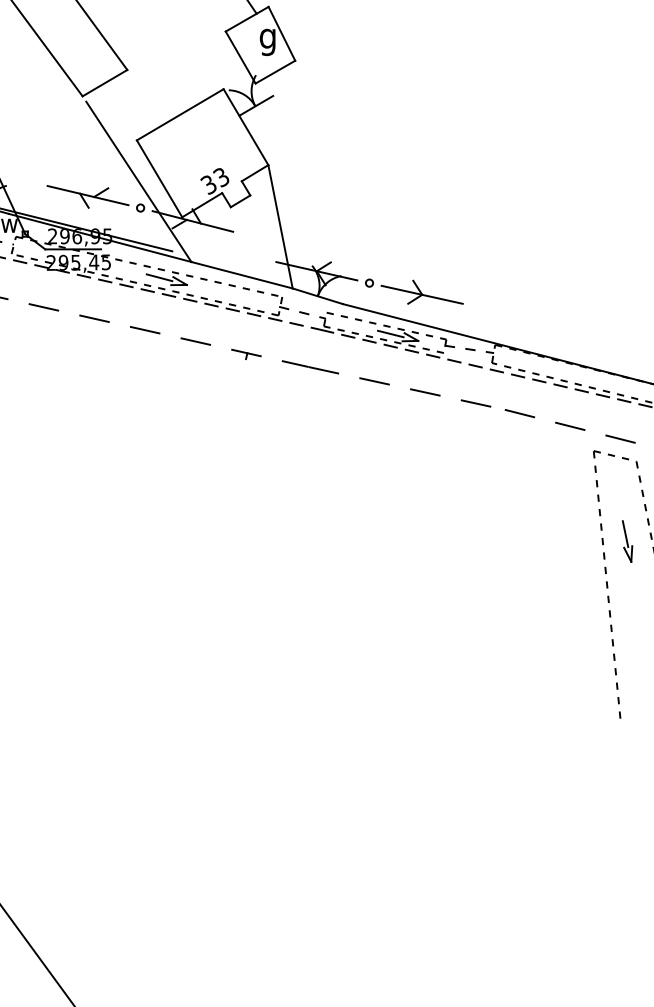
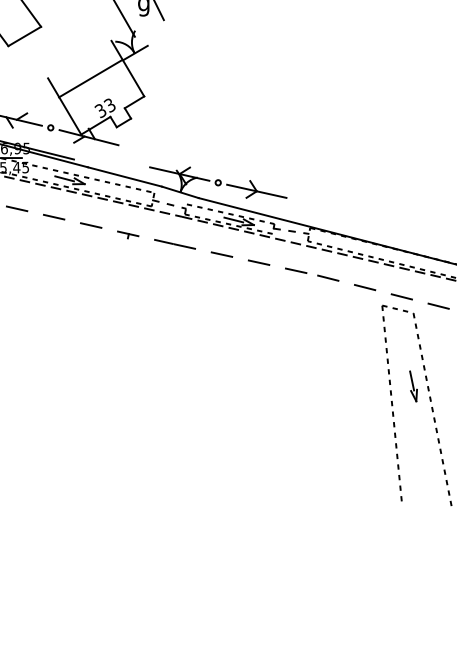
line: (275, 71) -> (149, 27), removed
line: (179, 114) -> (90, 78), moved
line: (138, 181) -> (49, 108), removed
line: (280, 226) -> (153, 141), removed
part: (627, 541) -> (413, 386), moved

